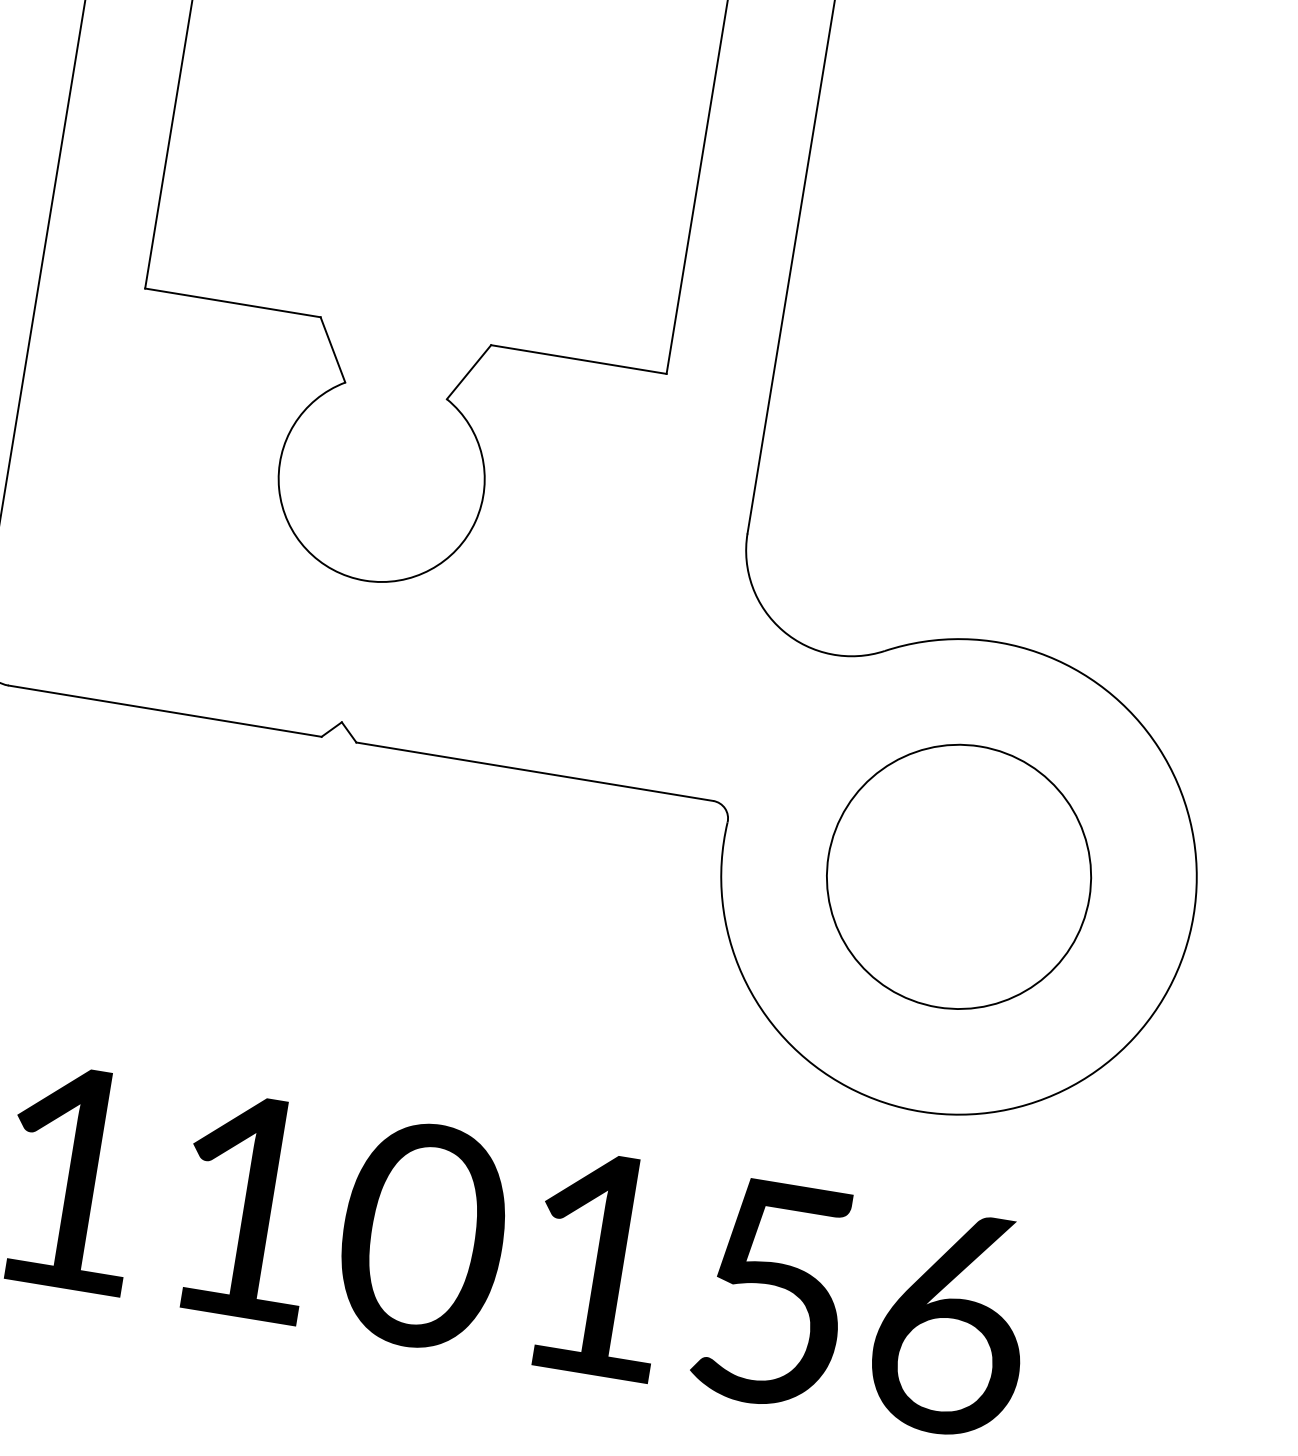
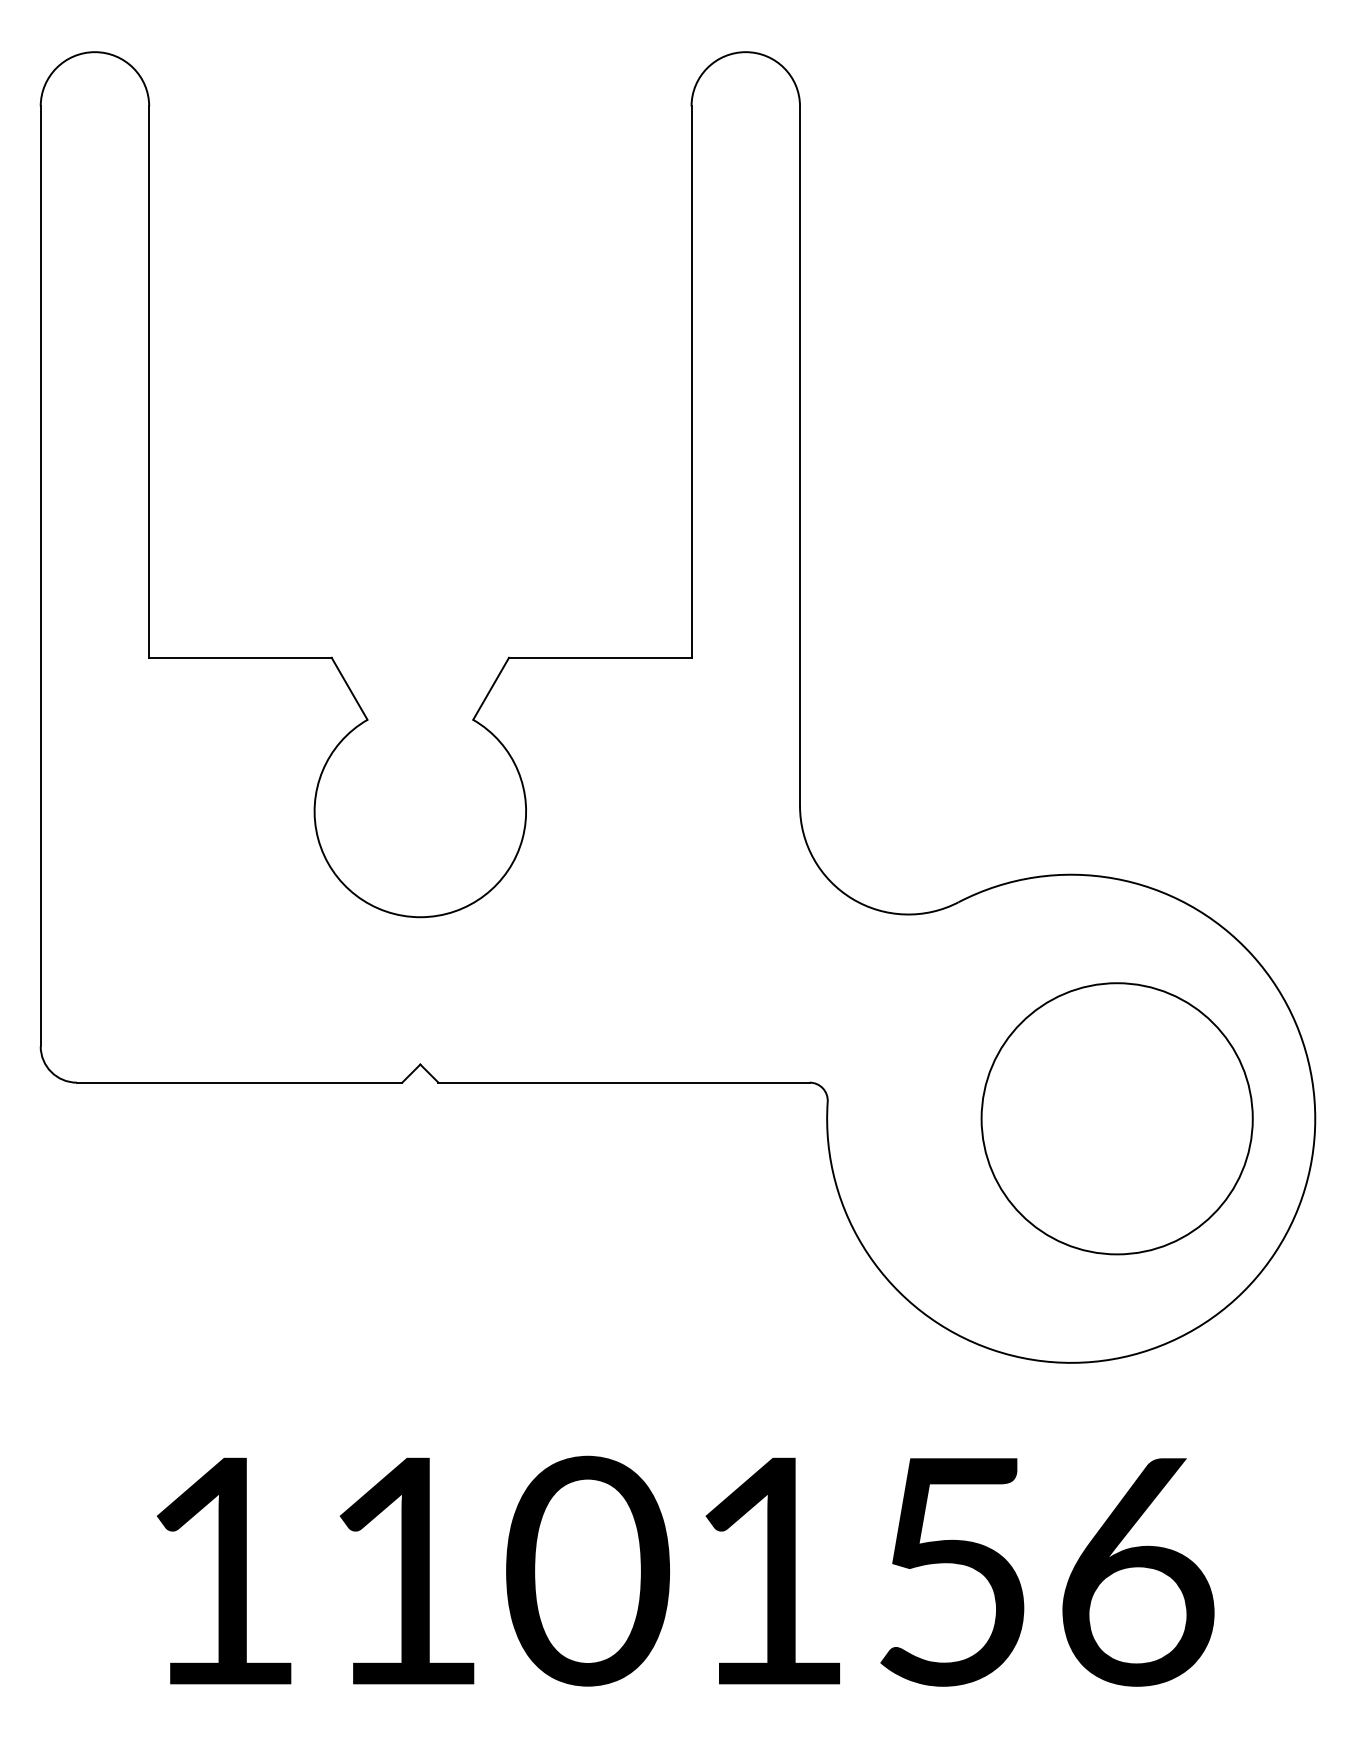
circle: (958, 876) -> (1116, 1118), moved

